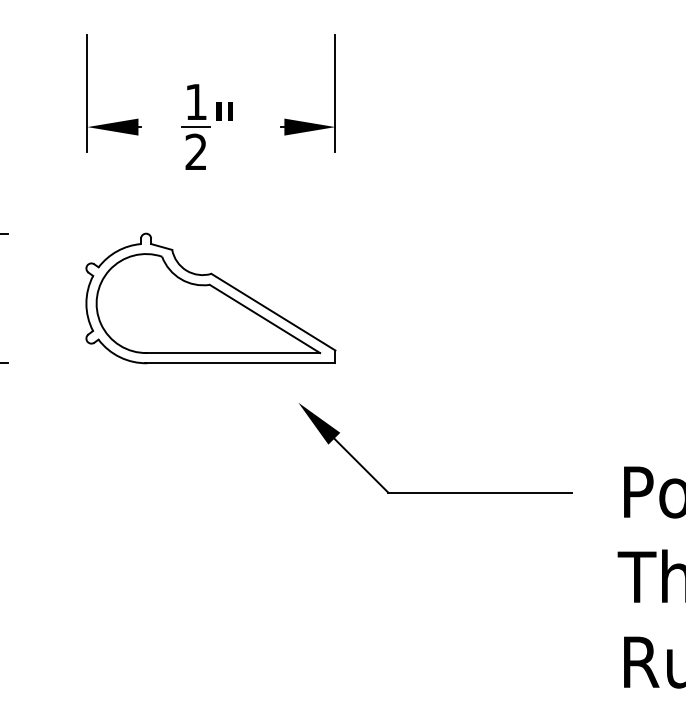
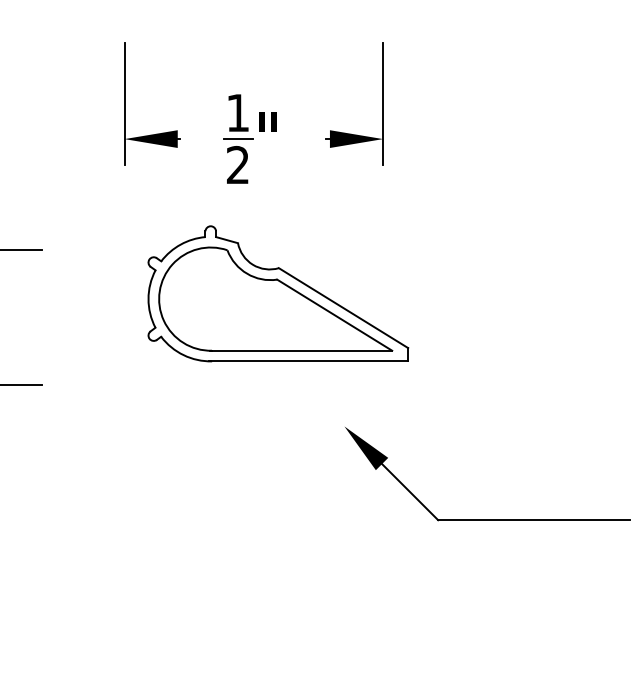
part: (210, 298) -> (277, 293), moved

